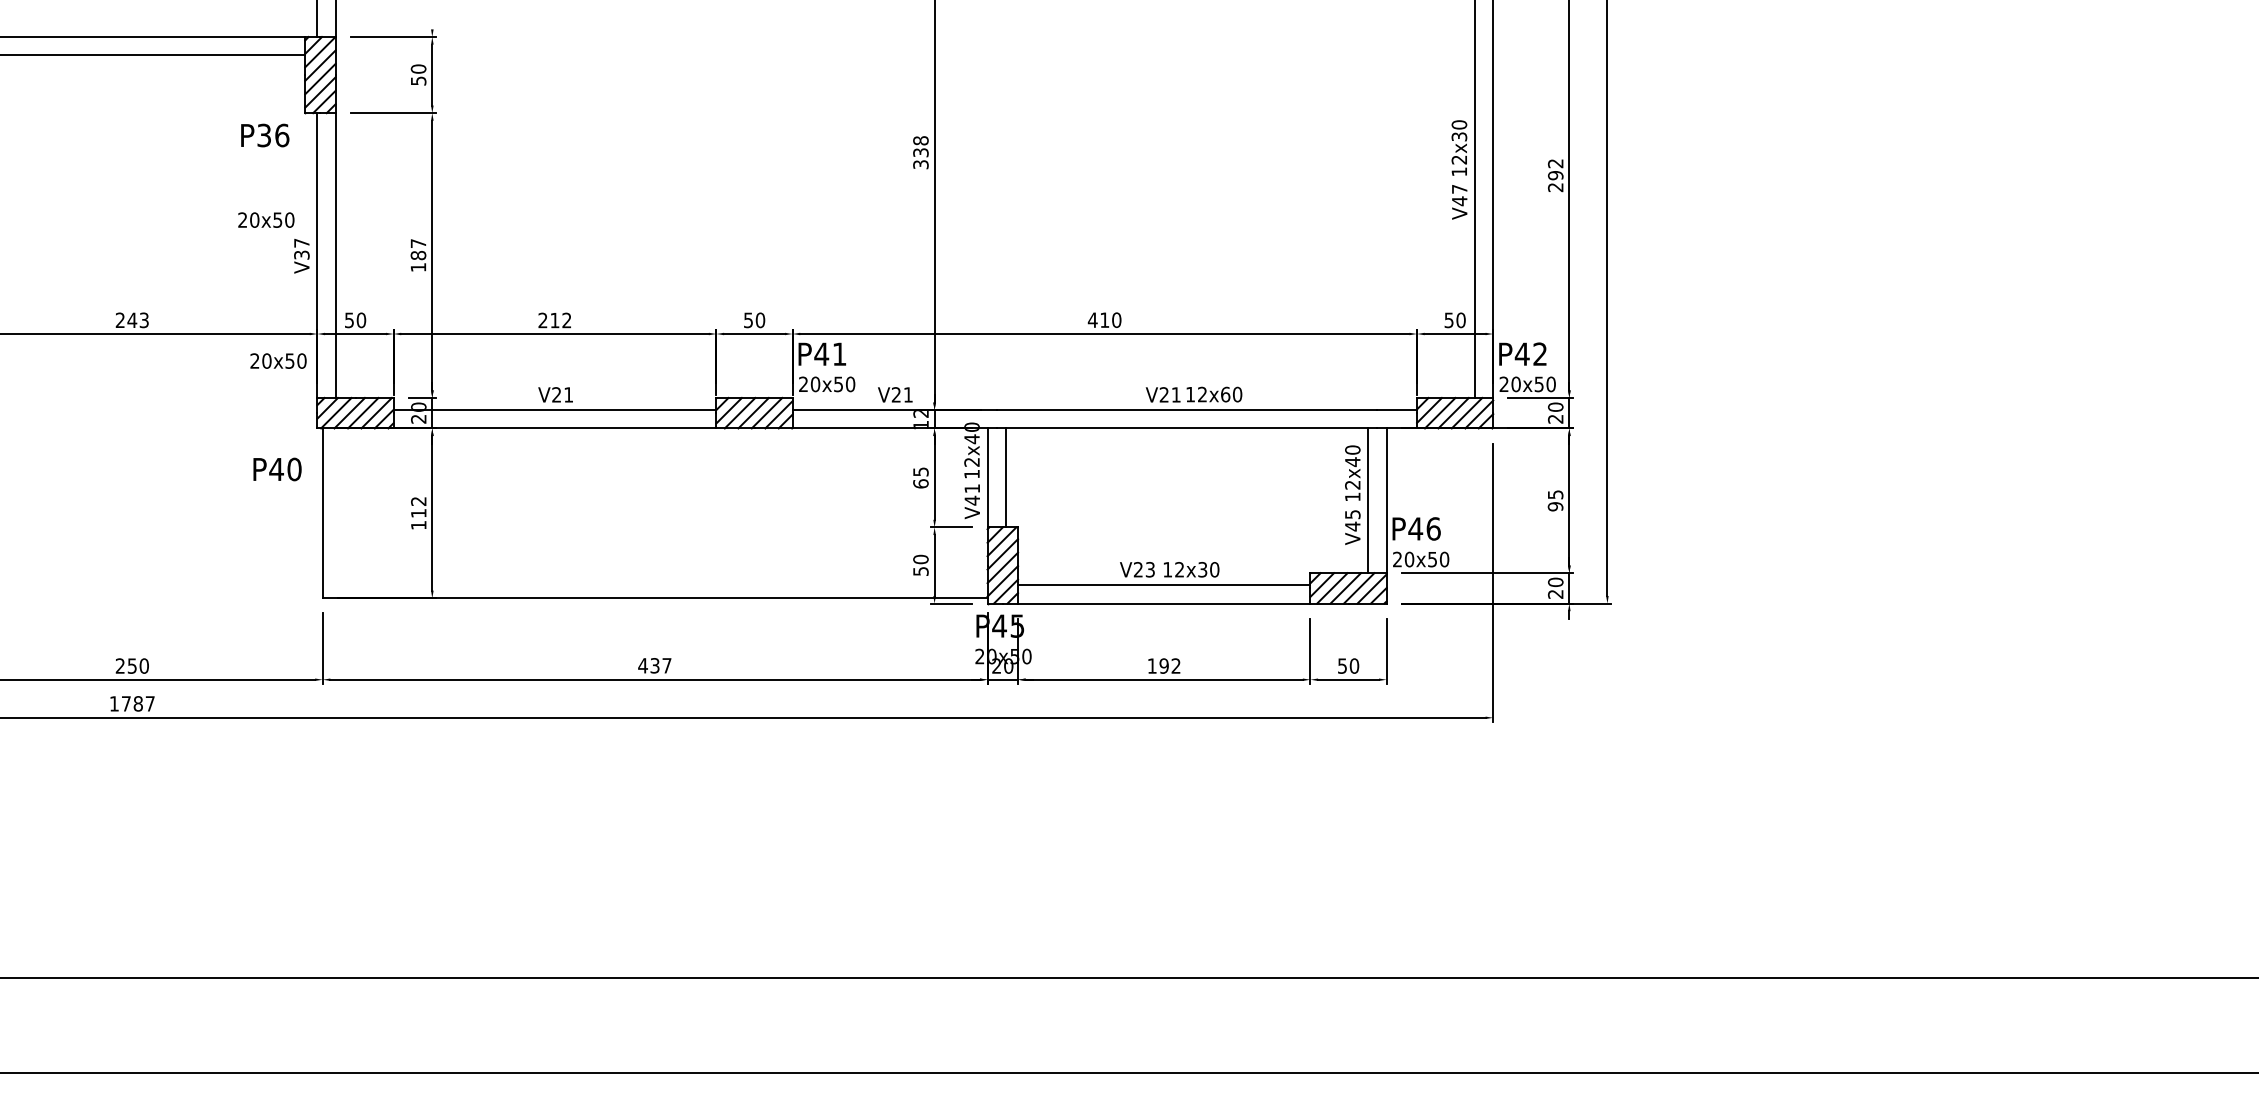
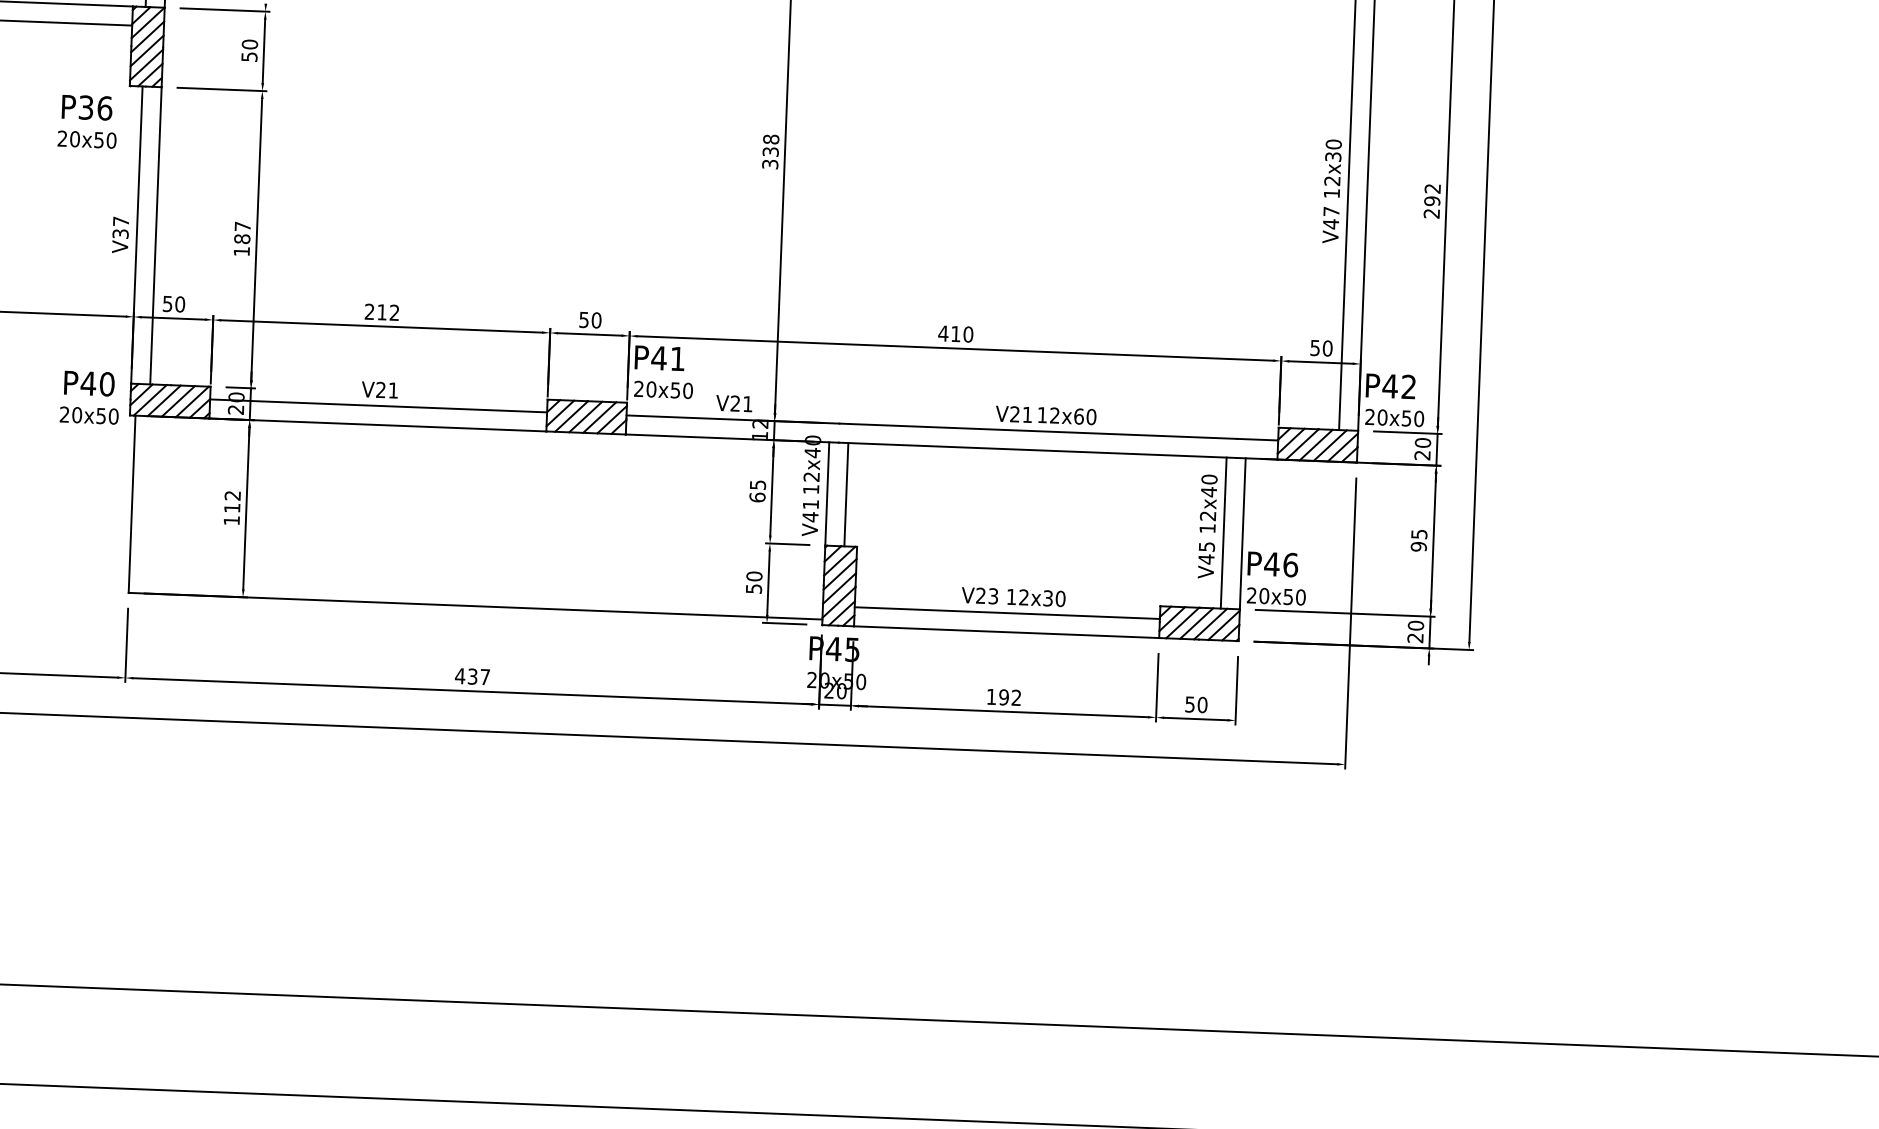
text: (266, 219) -> (87, 139), moved
text: (278, 360) -> (89, 415), moved
text: (277, 469) -> (89, 383), moved

